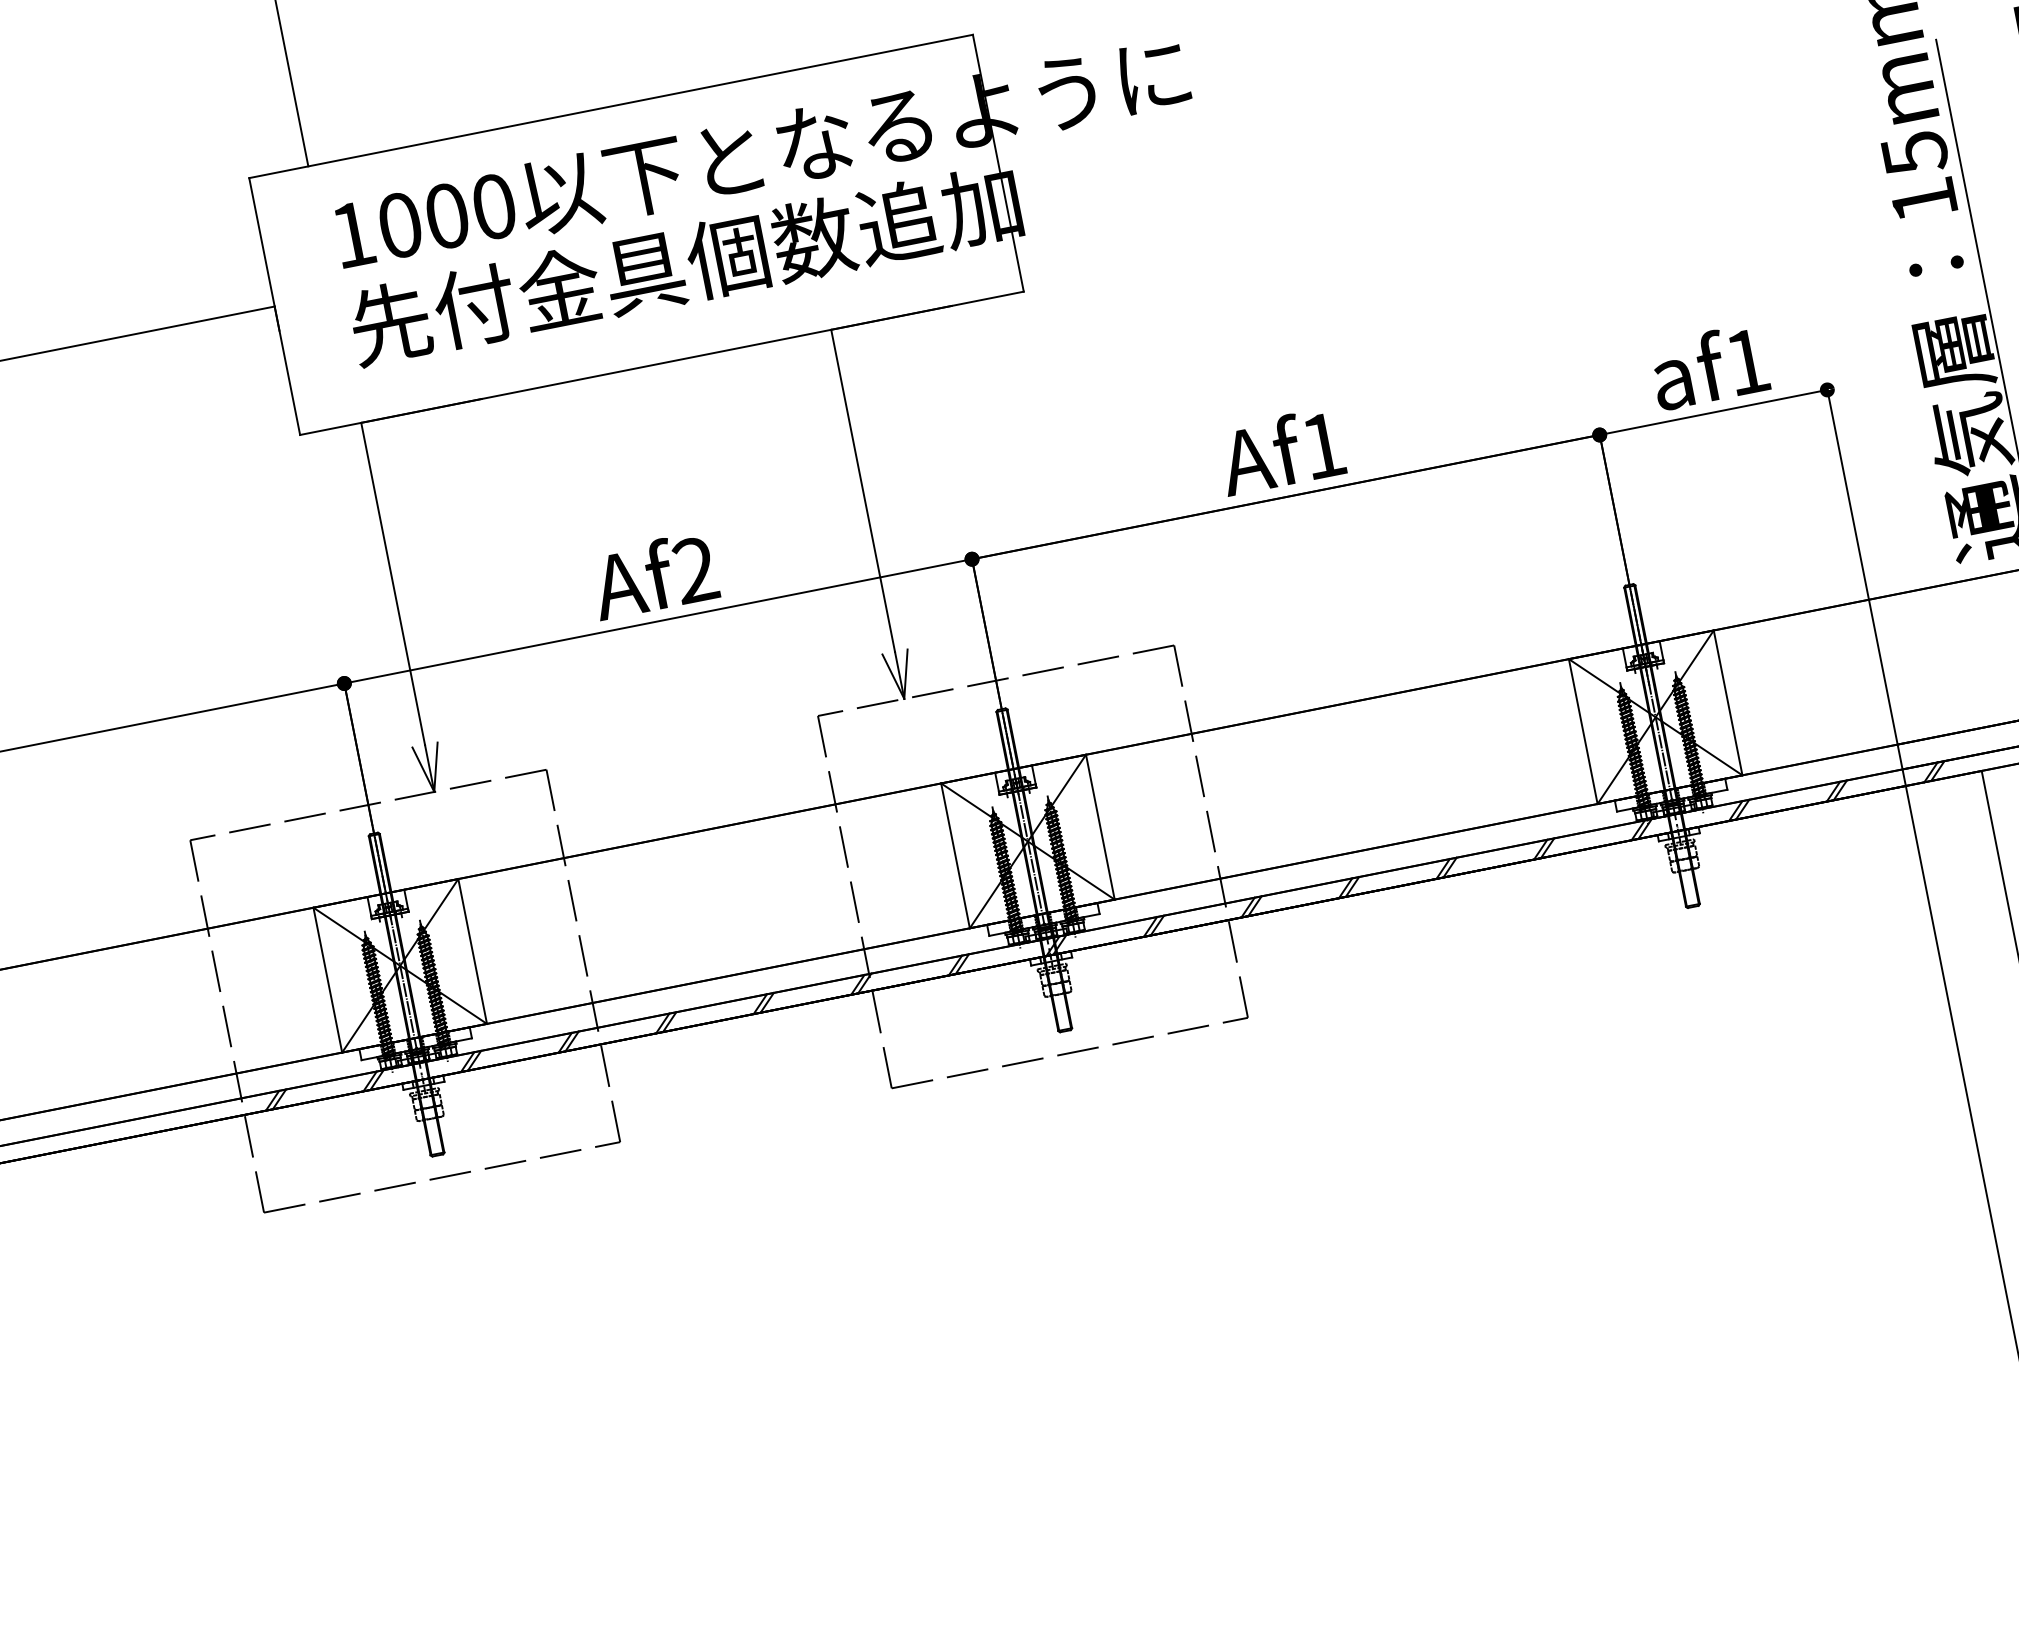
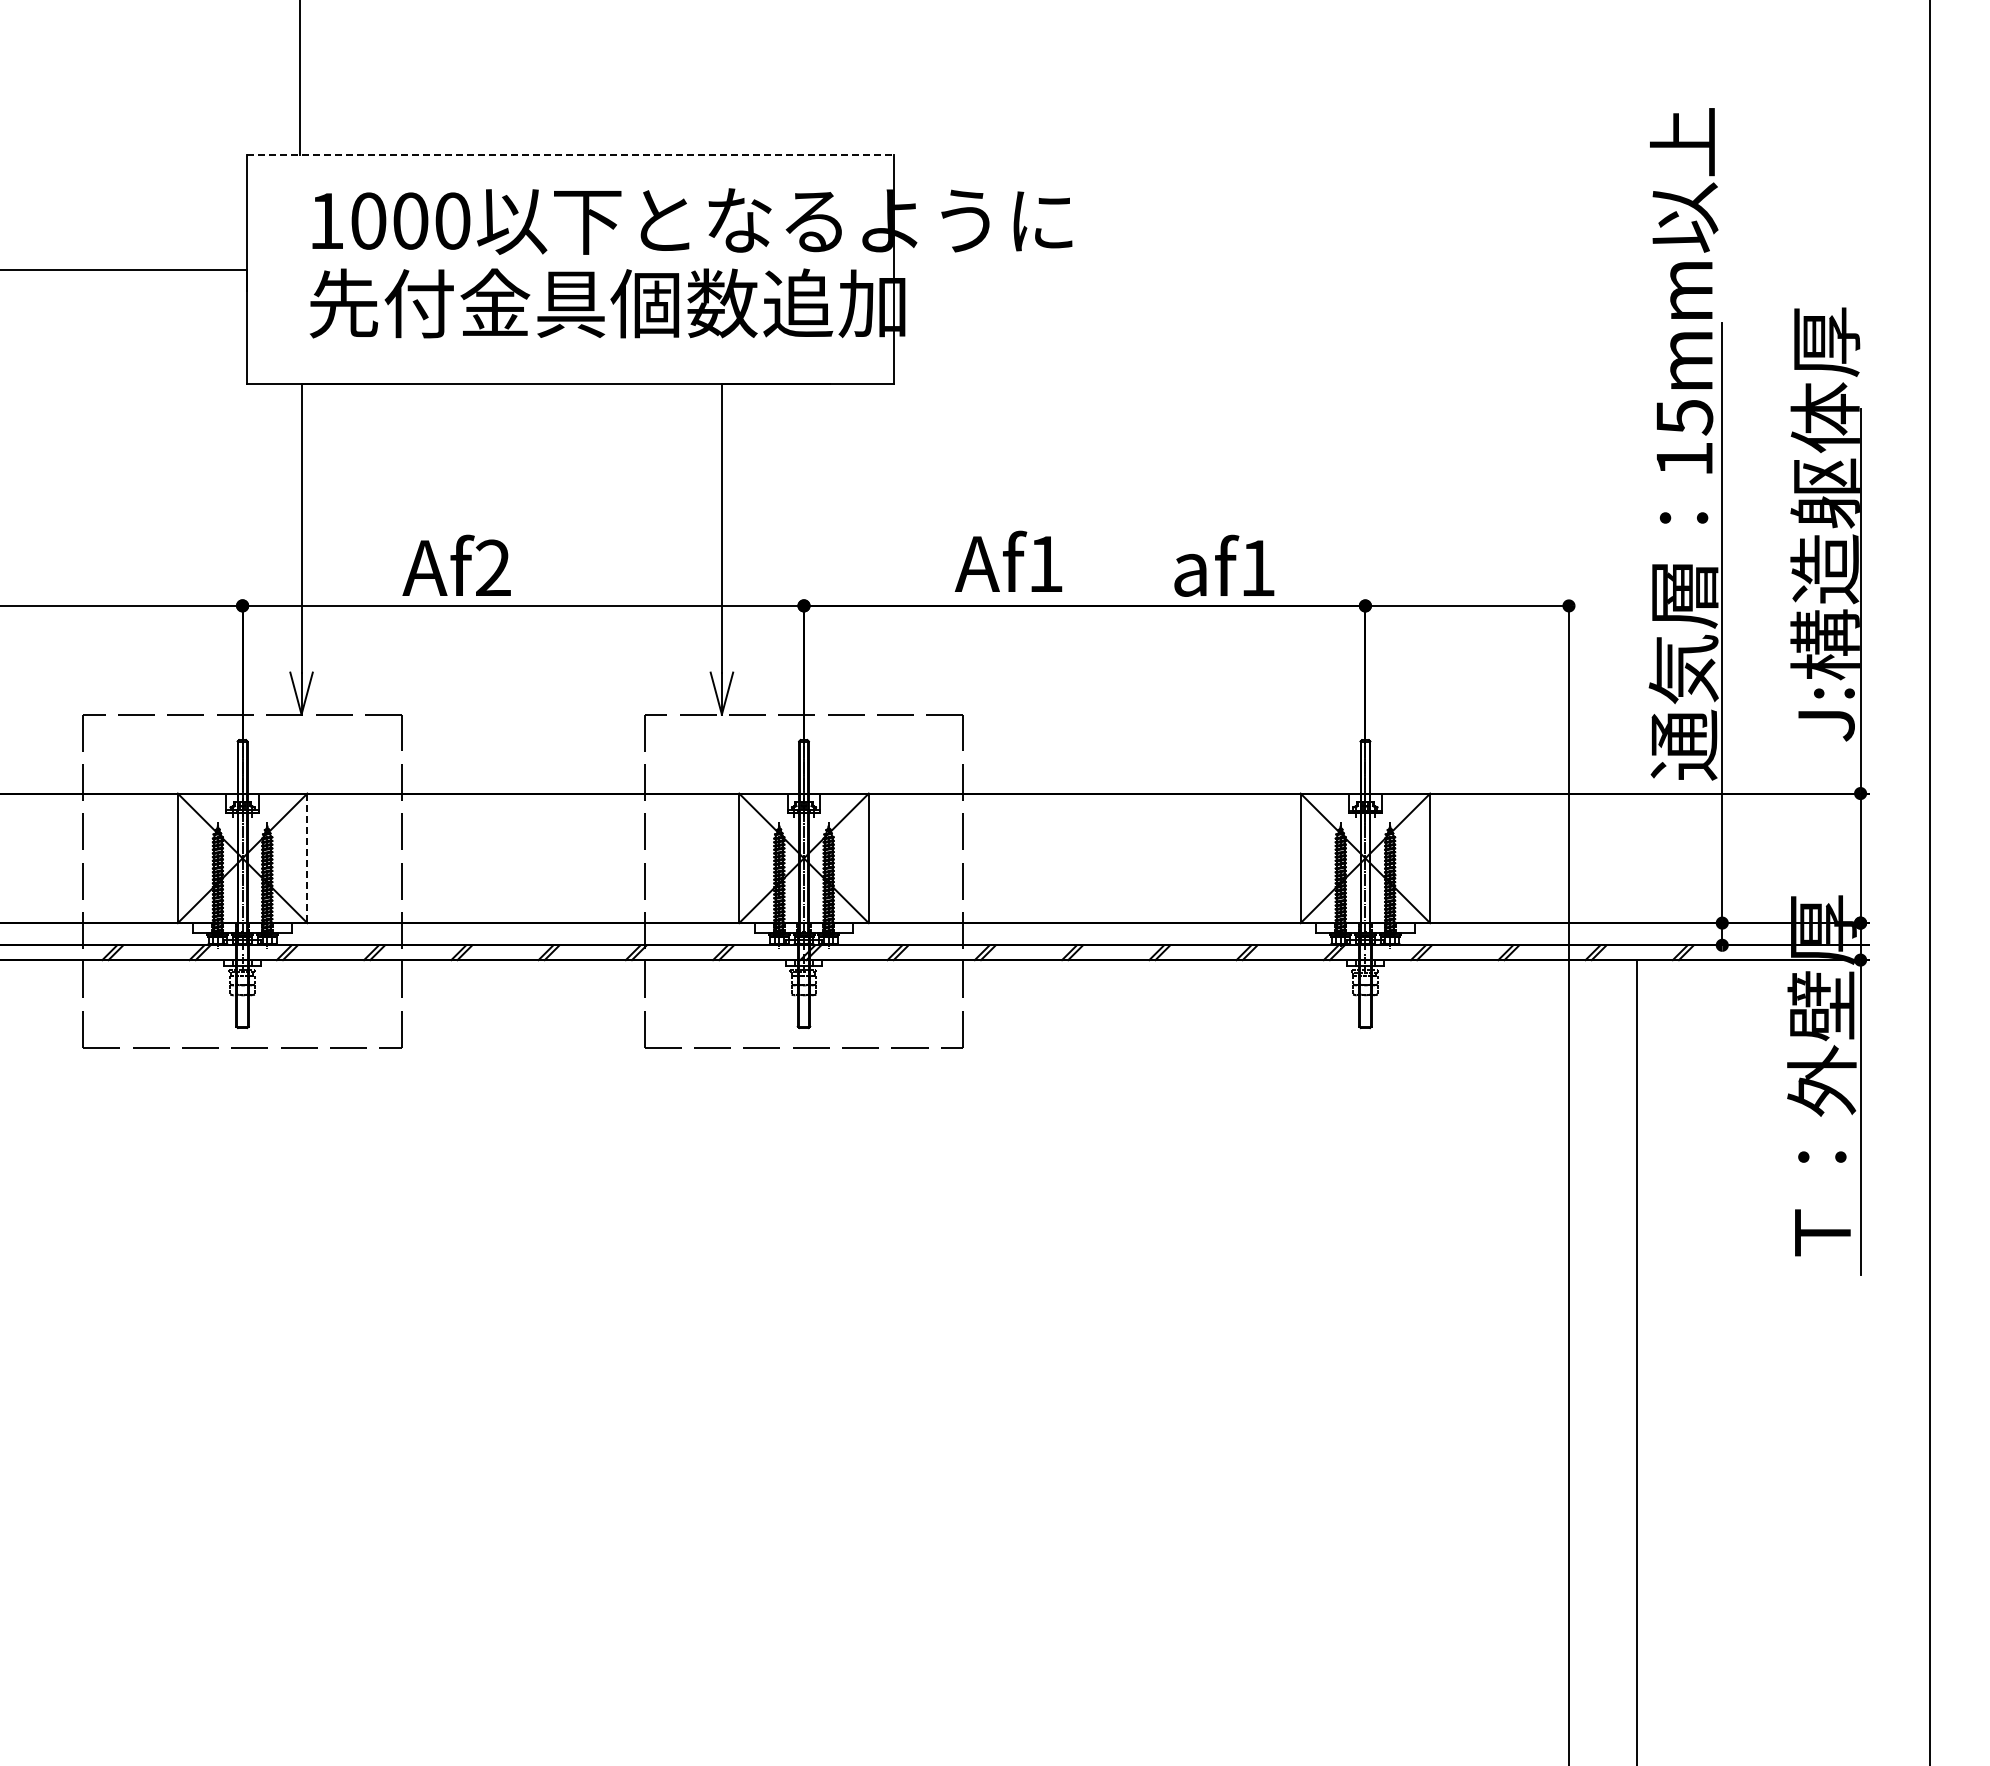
line: (611, 106) -> (570, 154), solid -> dashed
text: (1709, 366) -> (1224, 565), moved
text: (1280, 449) -> (1008, 560), moved
text: (653, 574) -> (456, 564), moved
line: (472, 951) -> (307, 858), solid -> dashed

